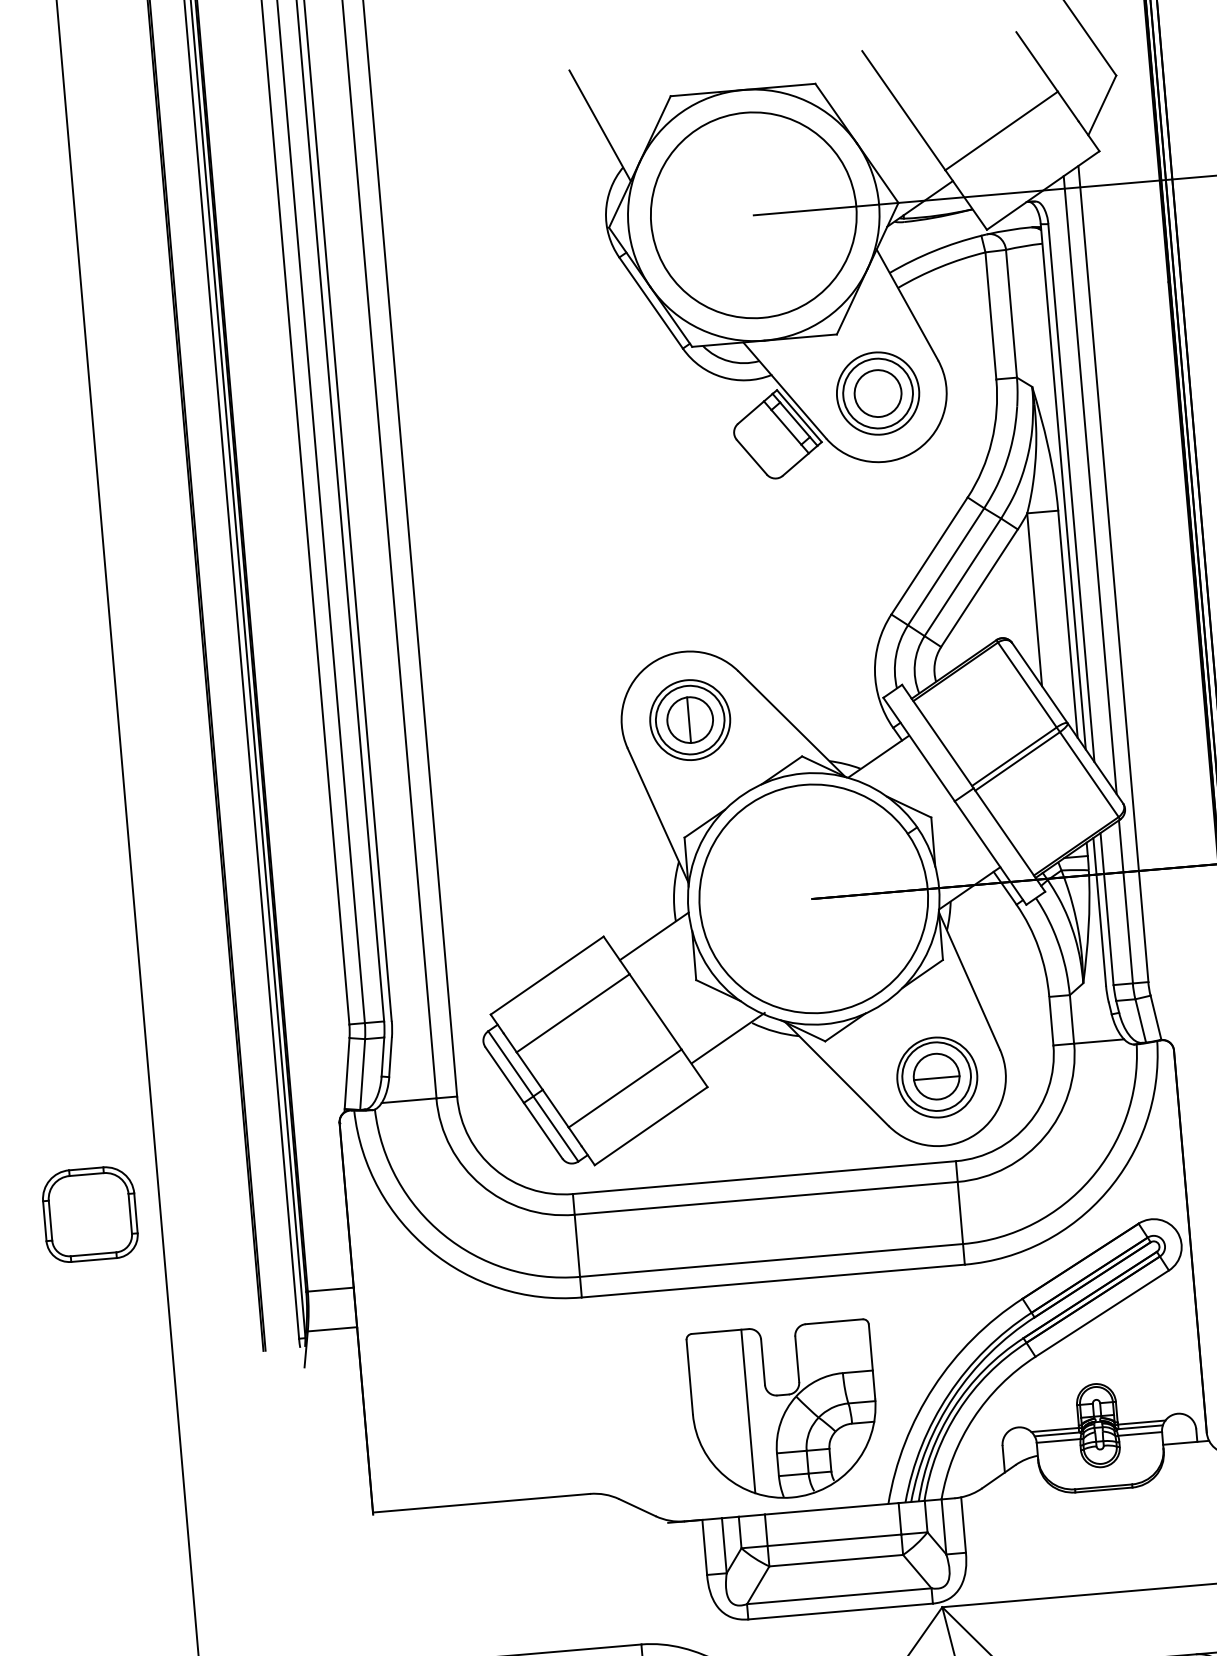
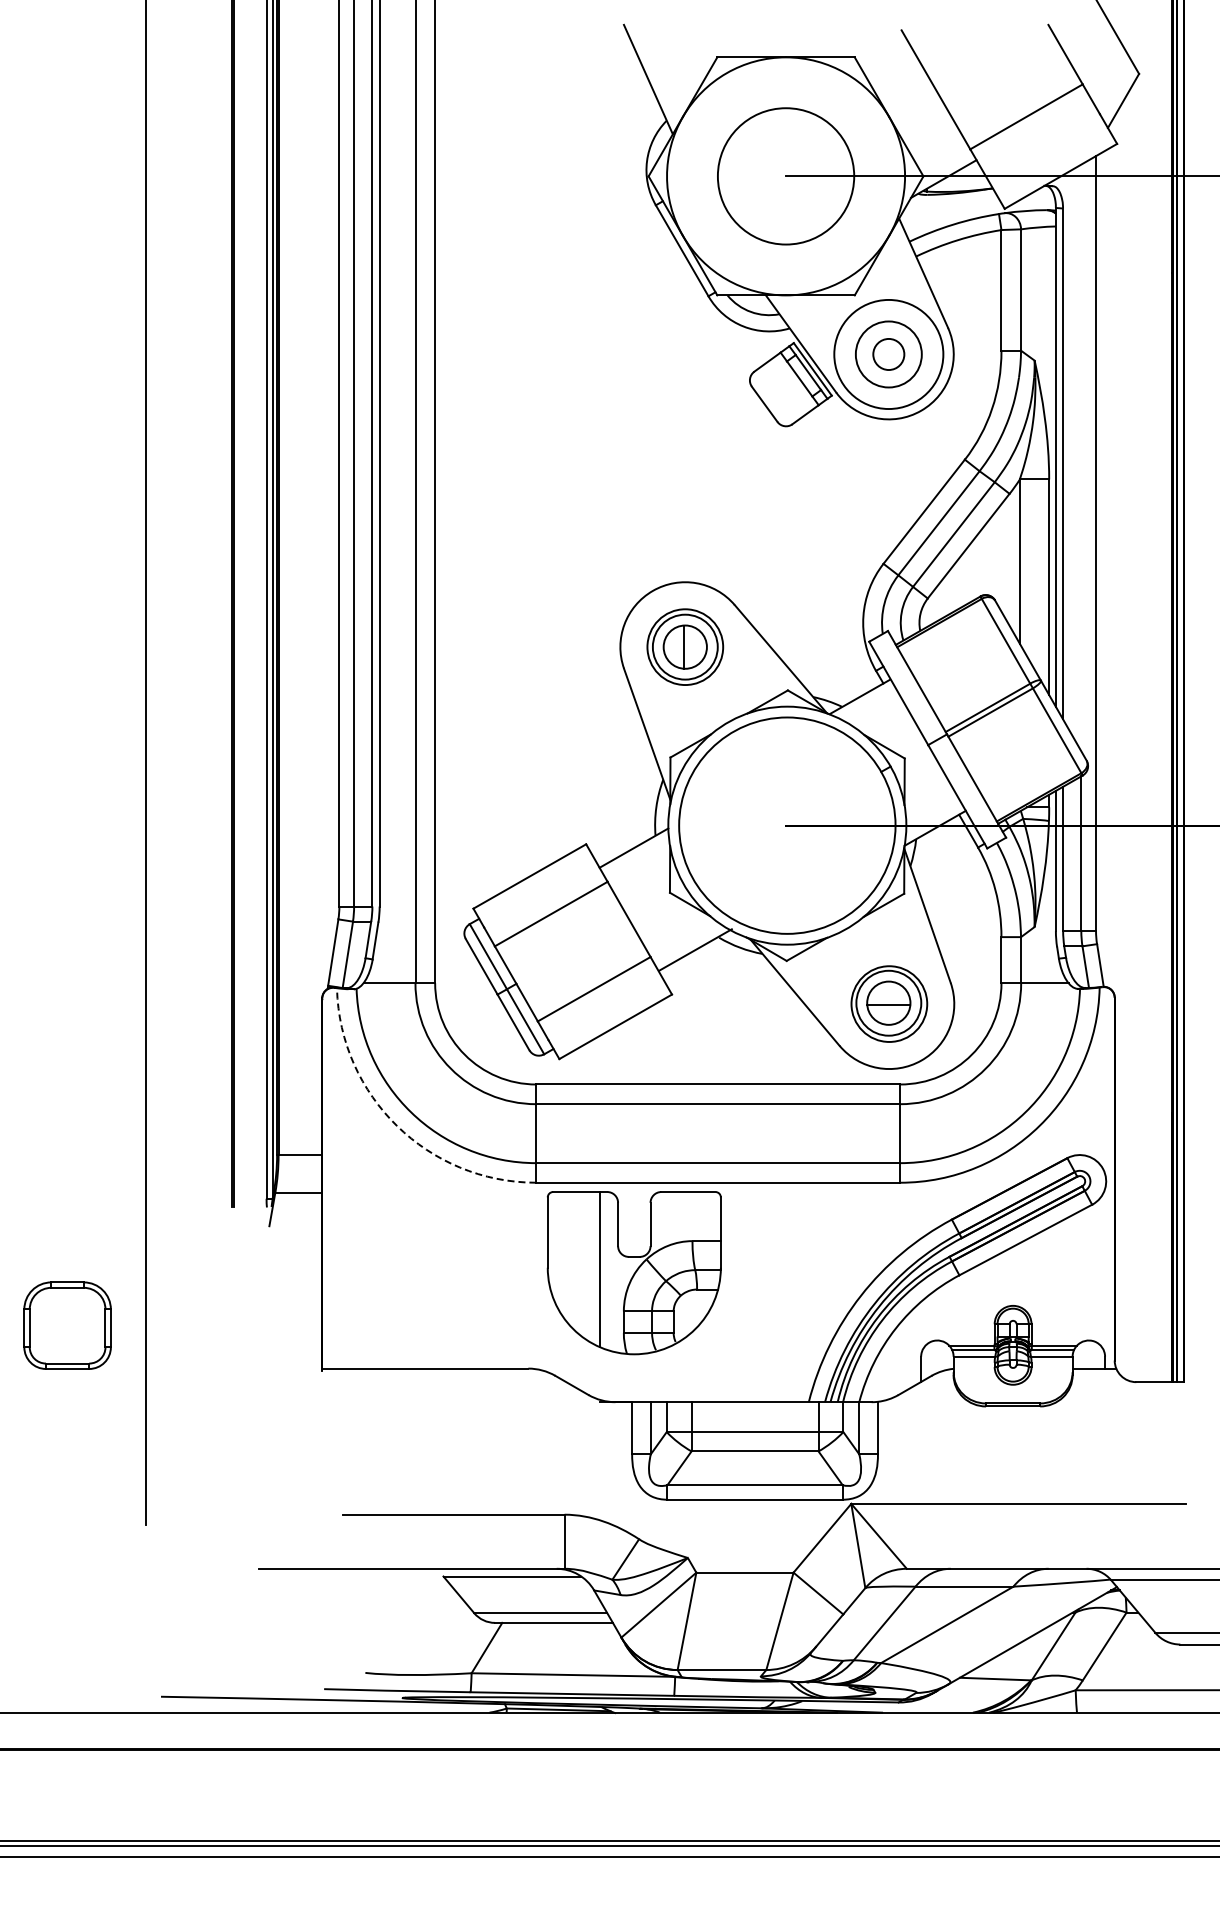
circle: (753, 215) -> (785, 176), size x0.7
circle: (877, 393) -> (888, 354), size x0.7
circle: (877, 393) -> (888, 354), size x1.4
line: (1090, 484) -> (1081, 457), removed
part: (90, 1214) -> (67, 1325), moved
arc: (430, 1250) -> (397, 1126), solid -> dashed
part: (783, 1412) -> (633, 1273), moved

